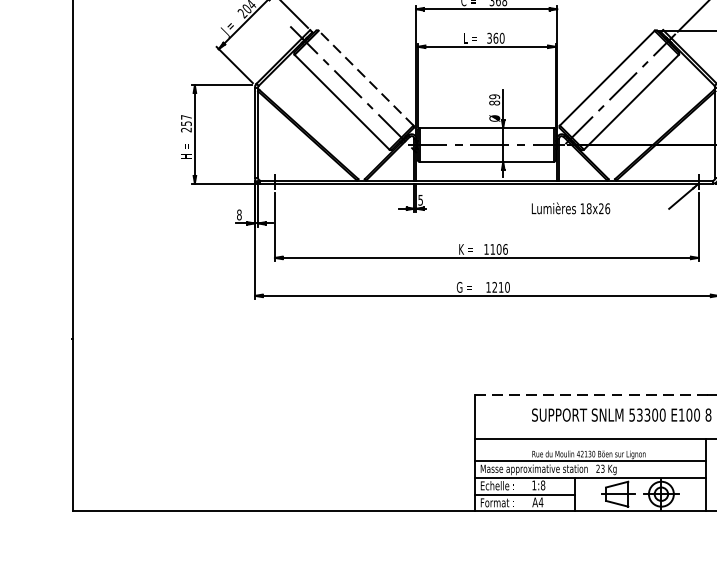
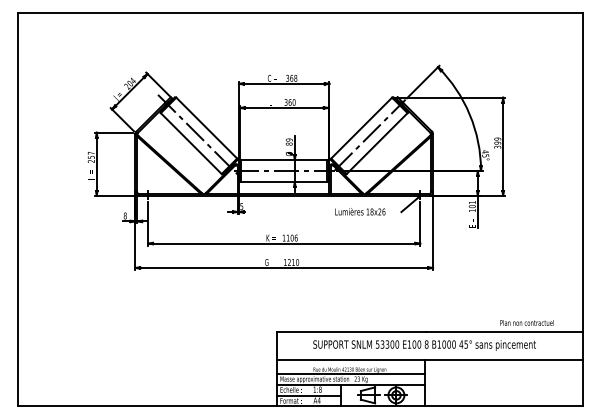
line: (365, 77) -> (206, 127), dashed -> solid
text: (571, 207) -> (360, 211), moved
line: (591, 394) -> (351, 331), dashed -> solid

